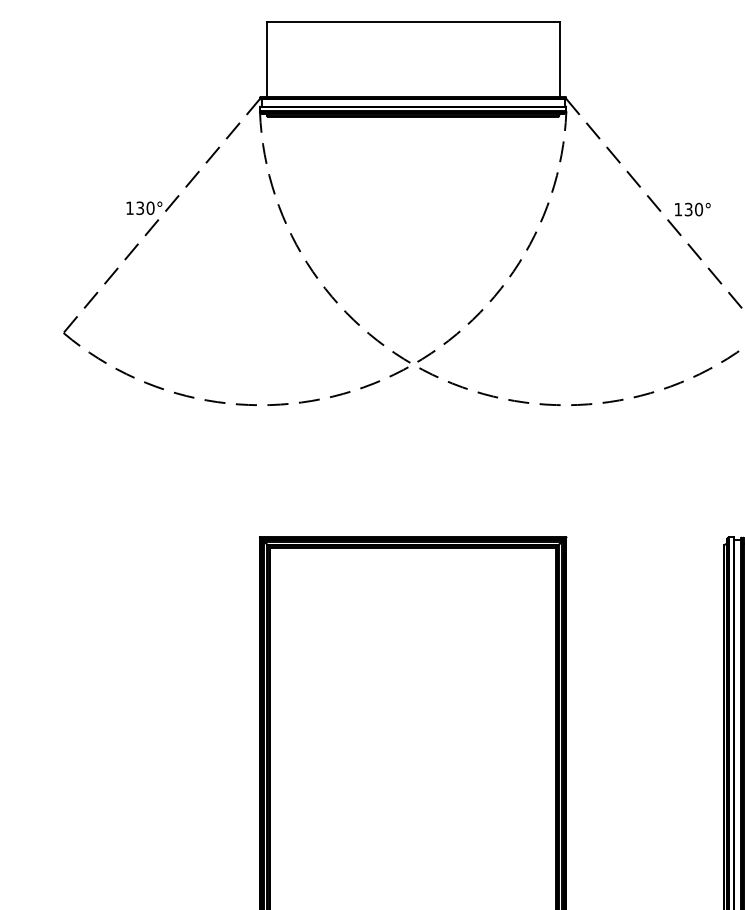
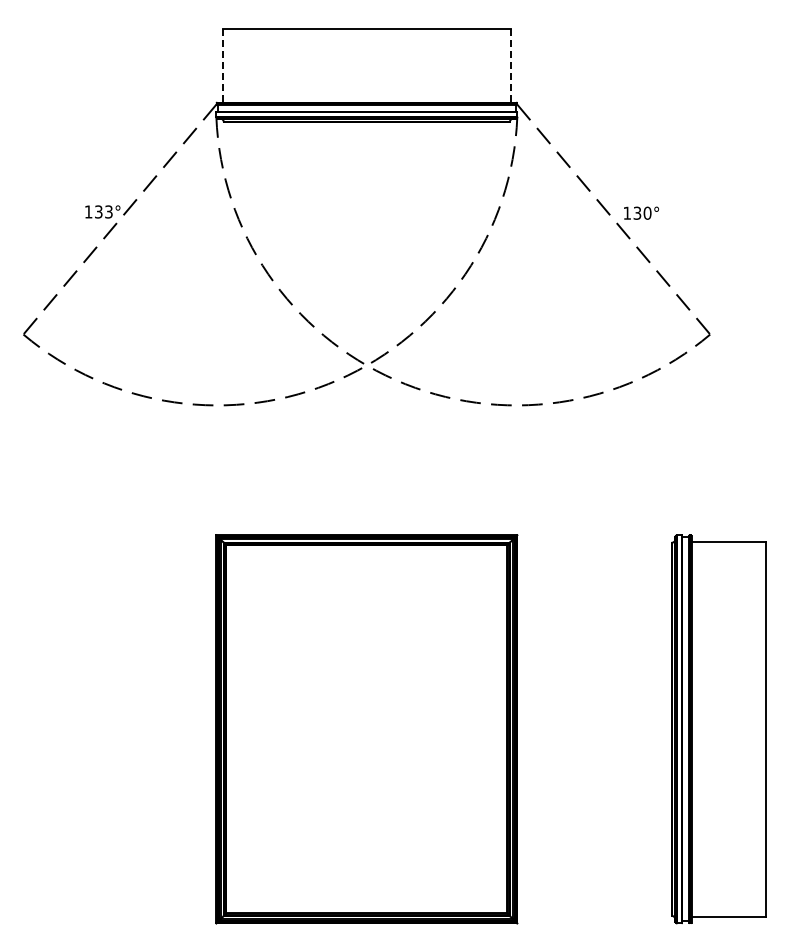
line: (267, 60) -> (223, 66), solid -> dashed
line: (559, 60) -> (510, 66), solid -> dashed
text: (150, 207) -> (108, 211), 130° -> 133°

